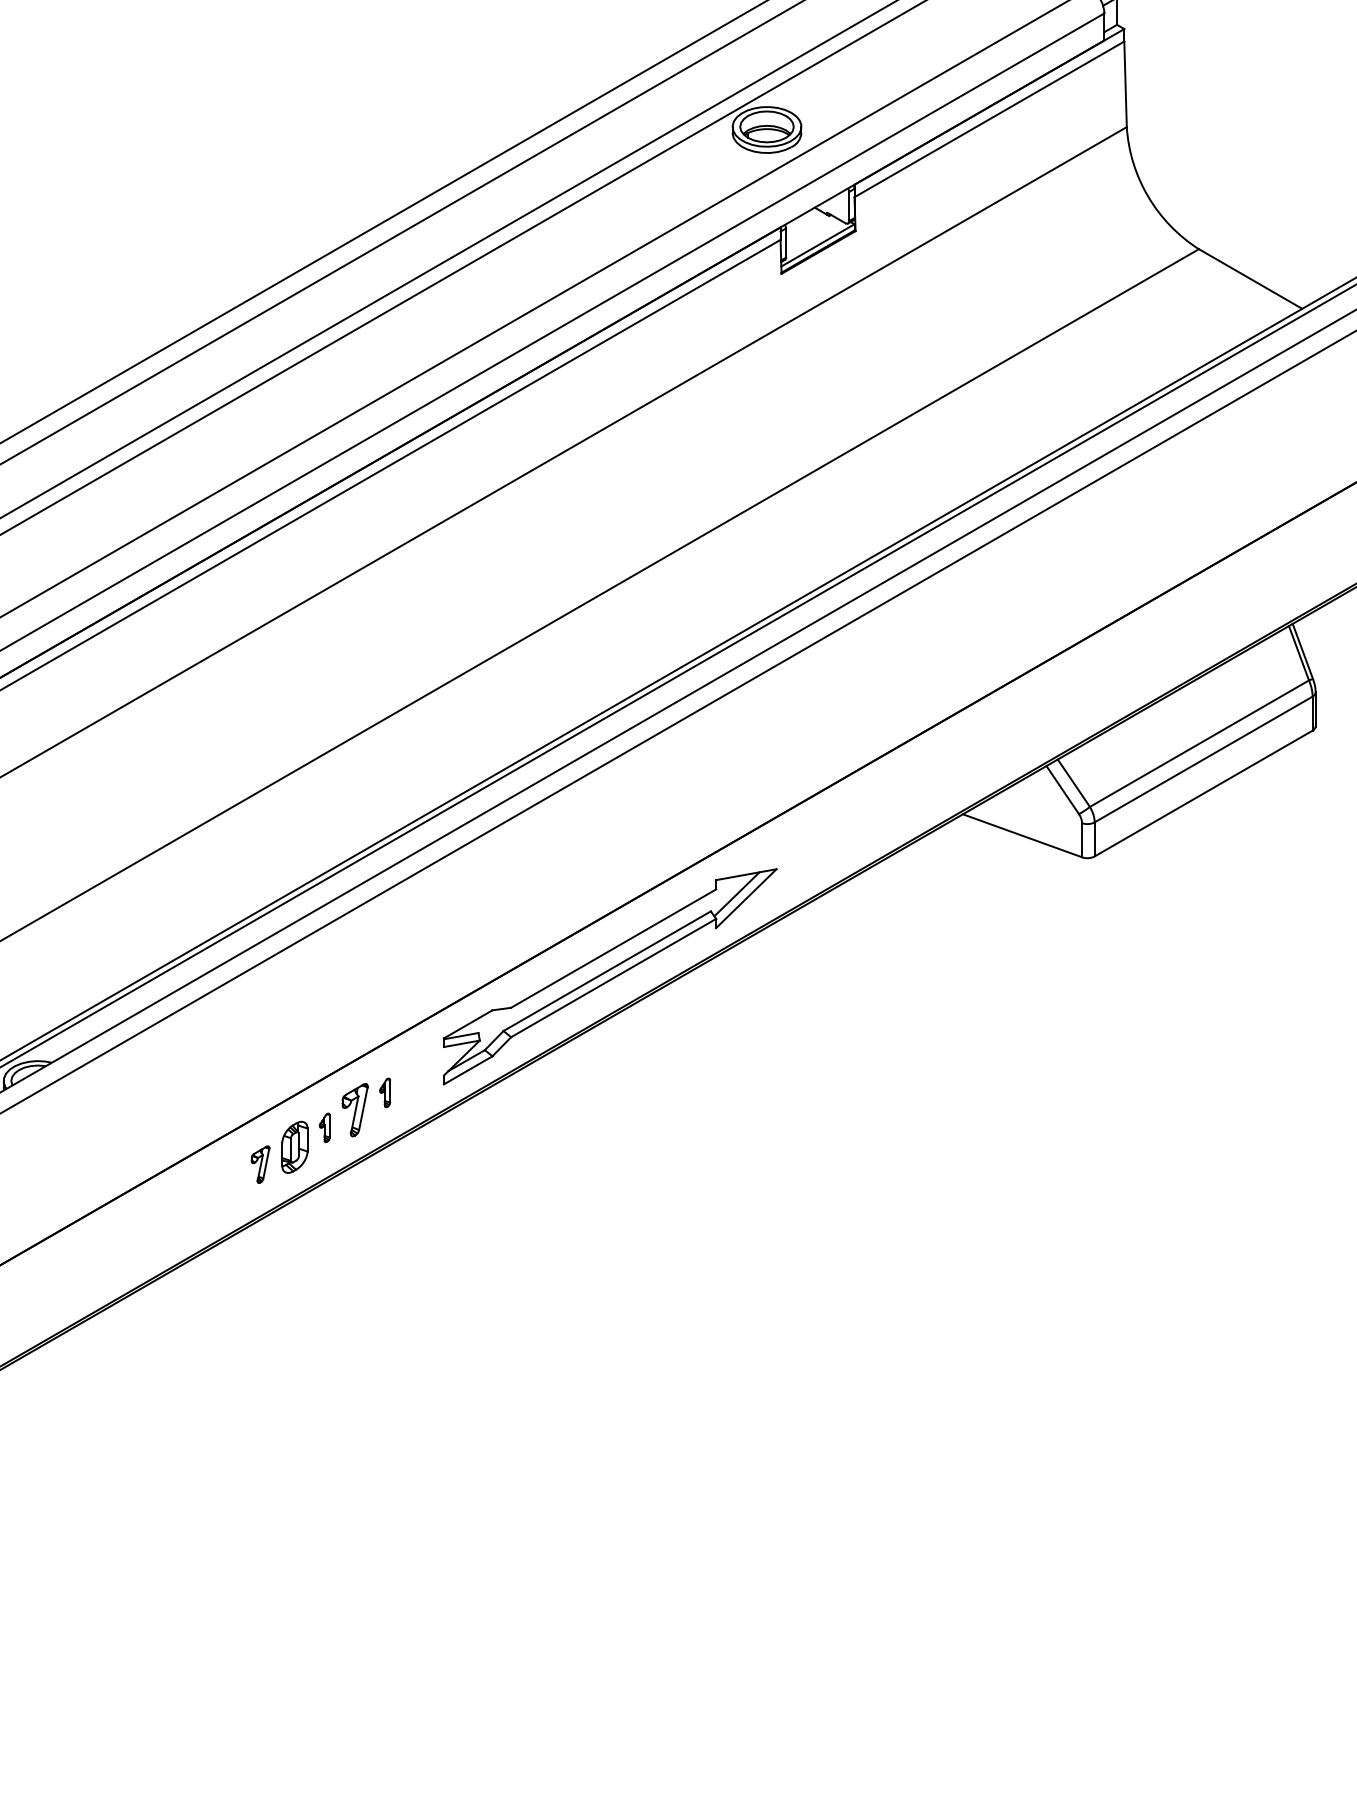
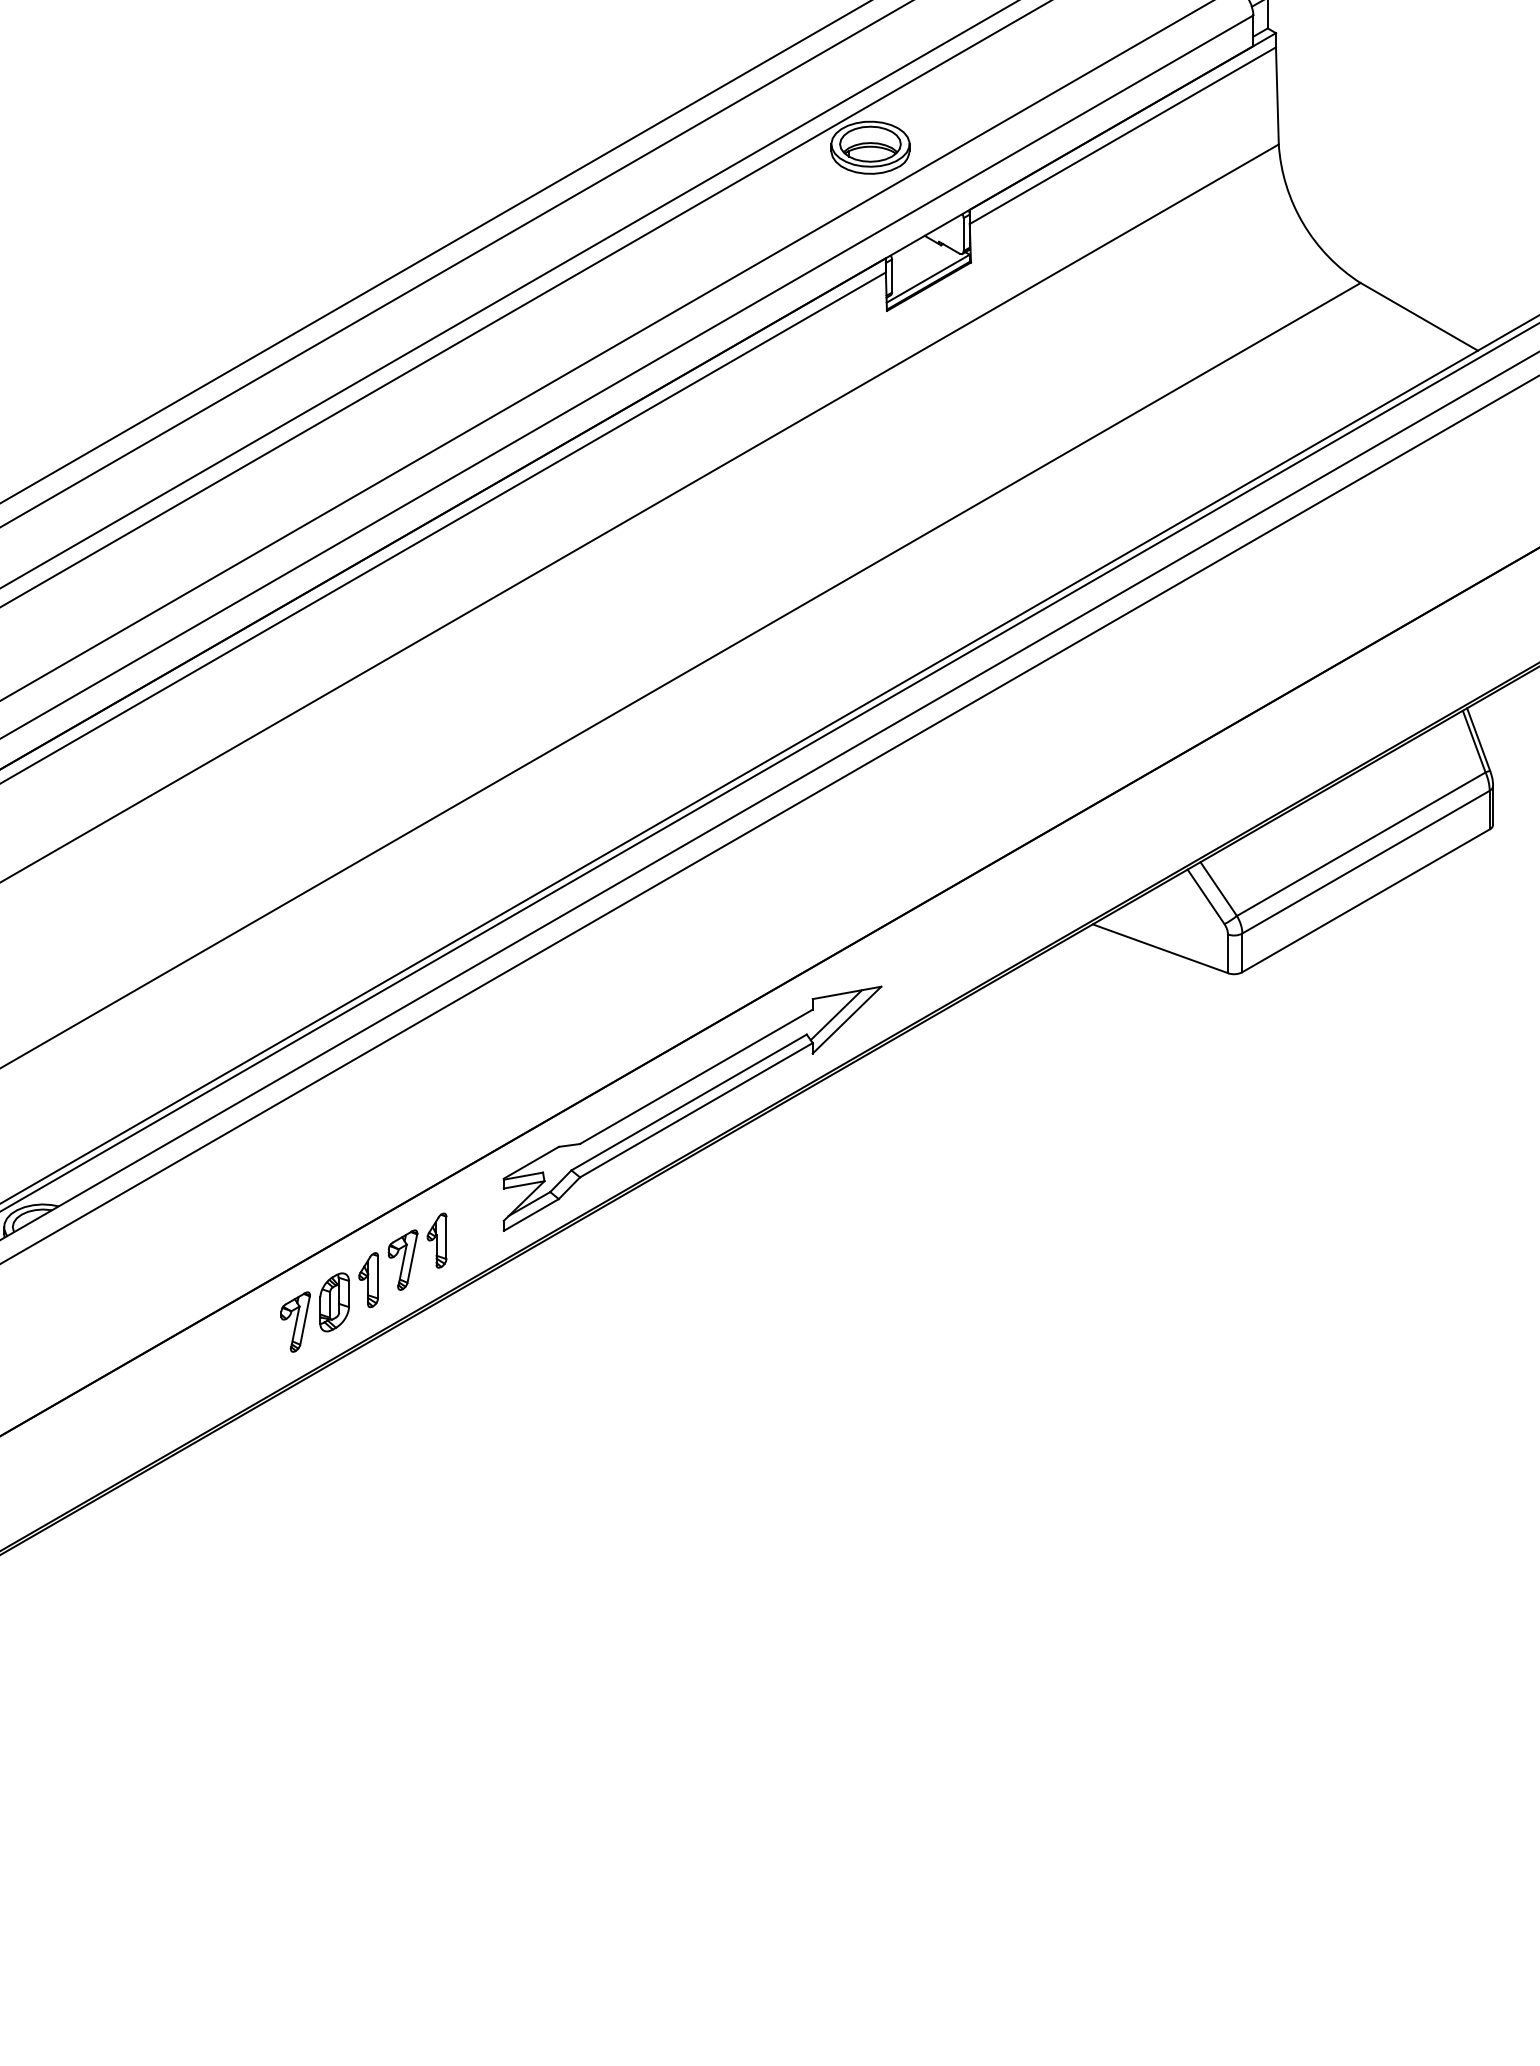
part: (384, 1092) -> (436, 1240), size x1.67
part: (324, 1128) -> (368, 1280), size x1.67
part: (260, 1164) -> (295, 1321), size x1.43

